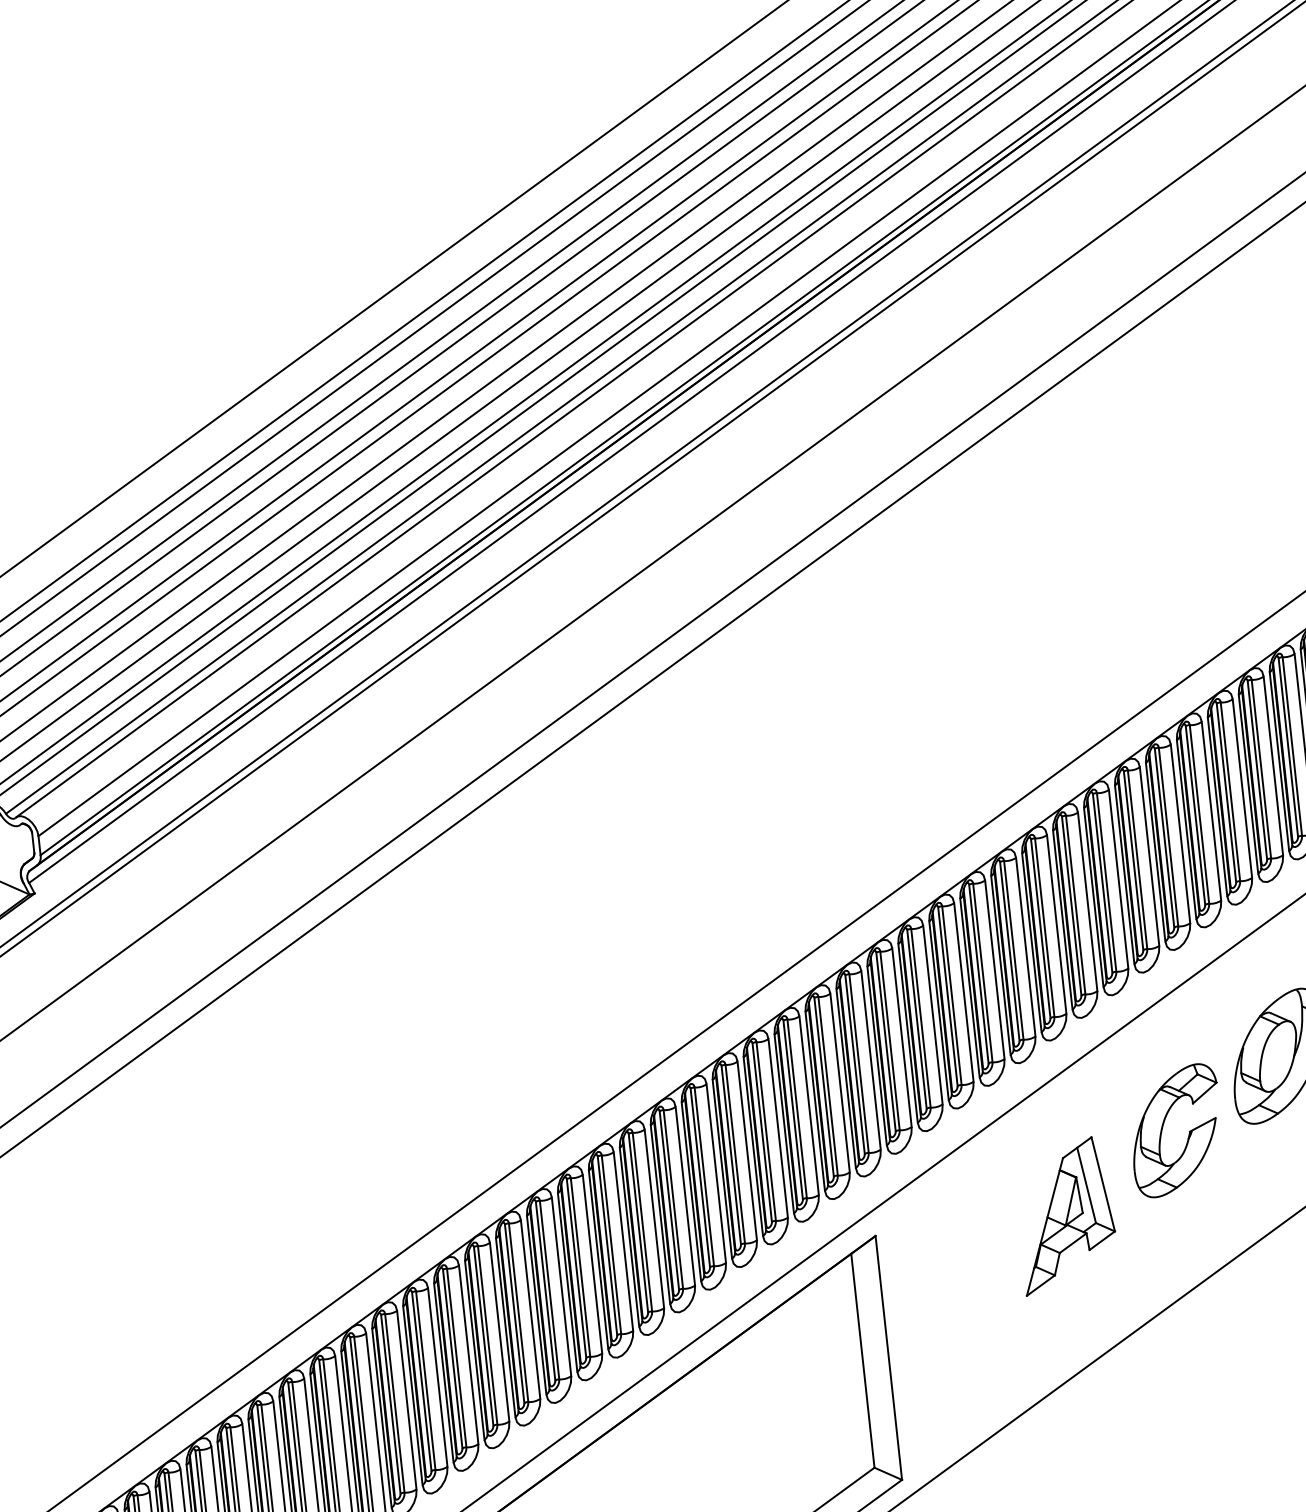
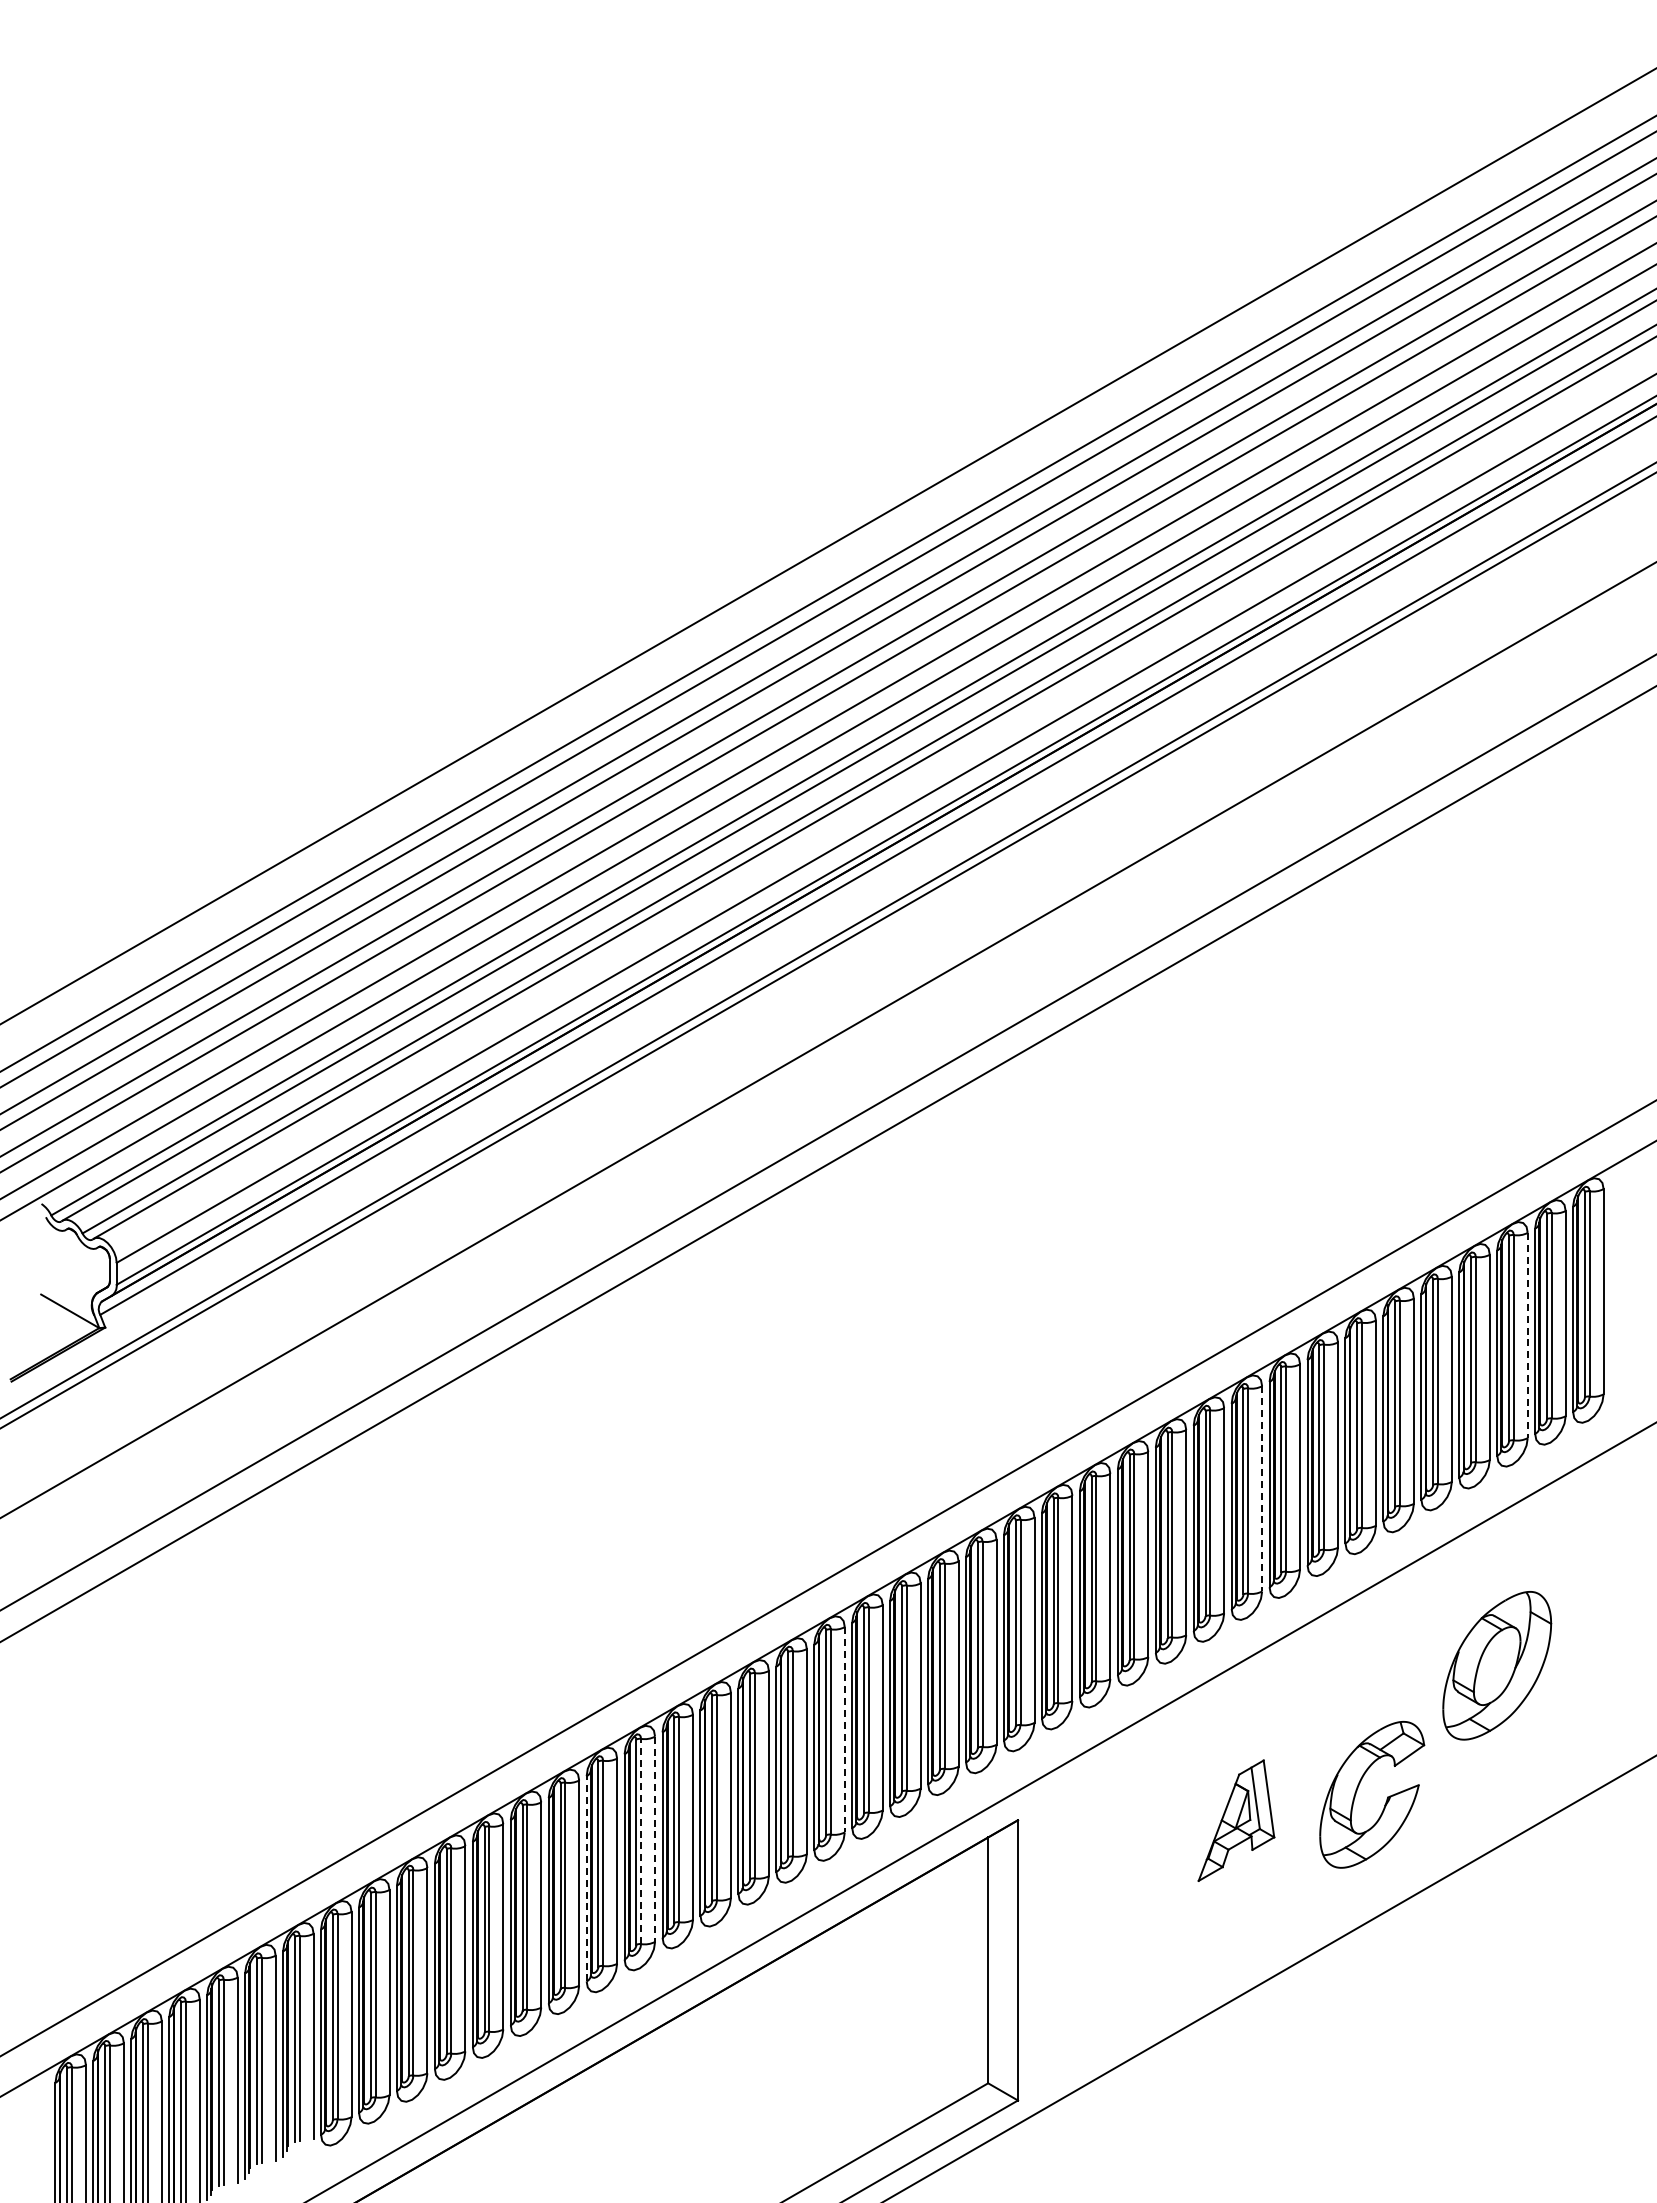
line: (1273, 765) -> (1527, 1335), solid -> dashed
line: (1057, 924) -> (1262, 1488), solid -> dashed
part: (1188, 1132) -> (1386, 1798), moved
line: (716, 1173) -> (844, 1729), solid -> dashed
part: (1065, 1215) -> (1236, 1820), size x0.7
line: (561, 1287) -> (655, 1839), solid -> dashed
line: (549, 1290) -> (641, 1841), solid -> dashed
line: (505, 1327) -> (586, 1878), solid -> dashed

